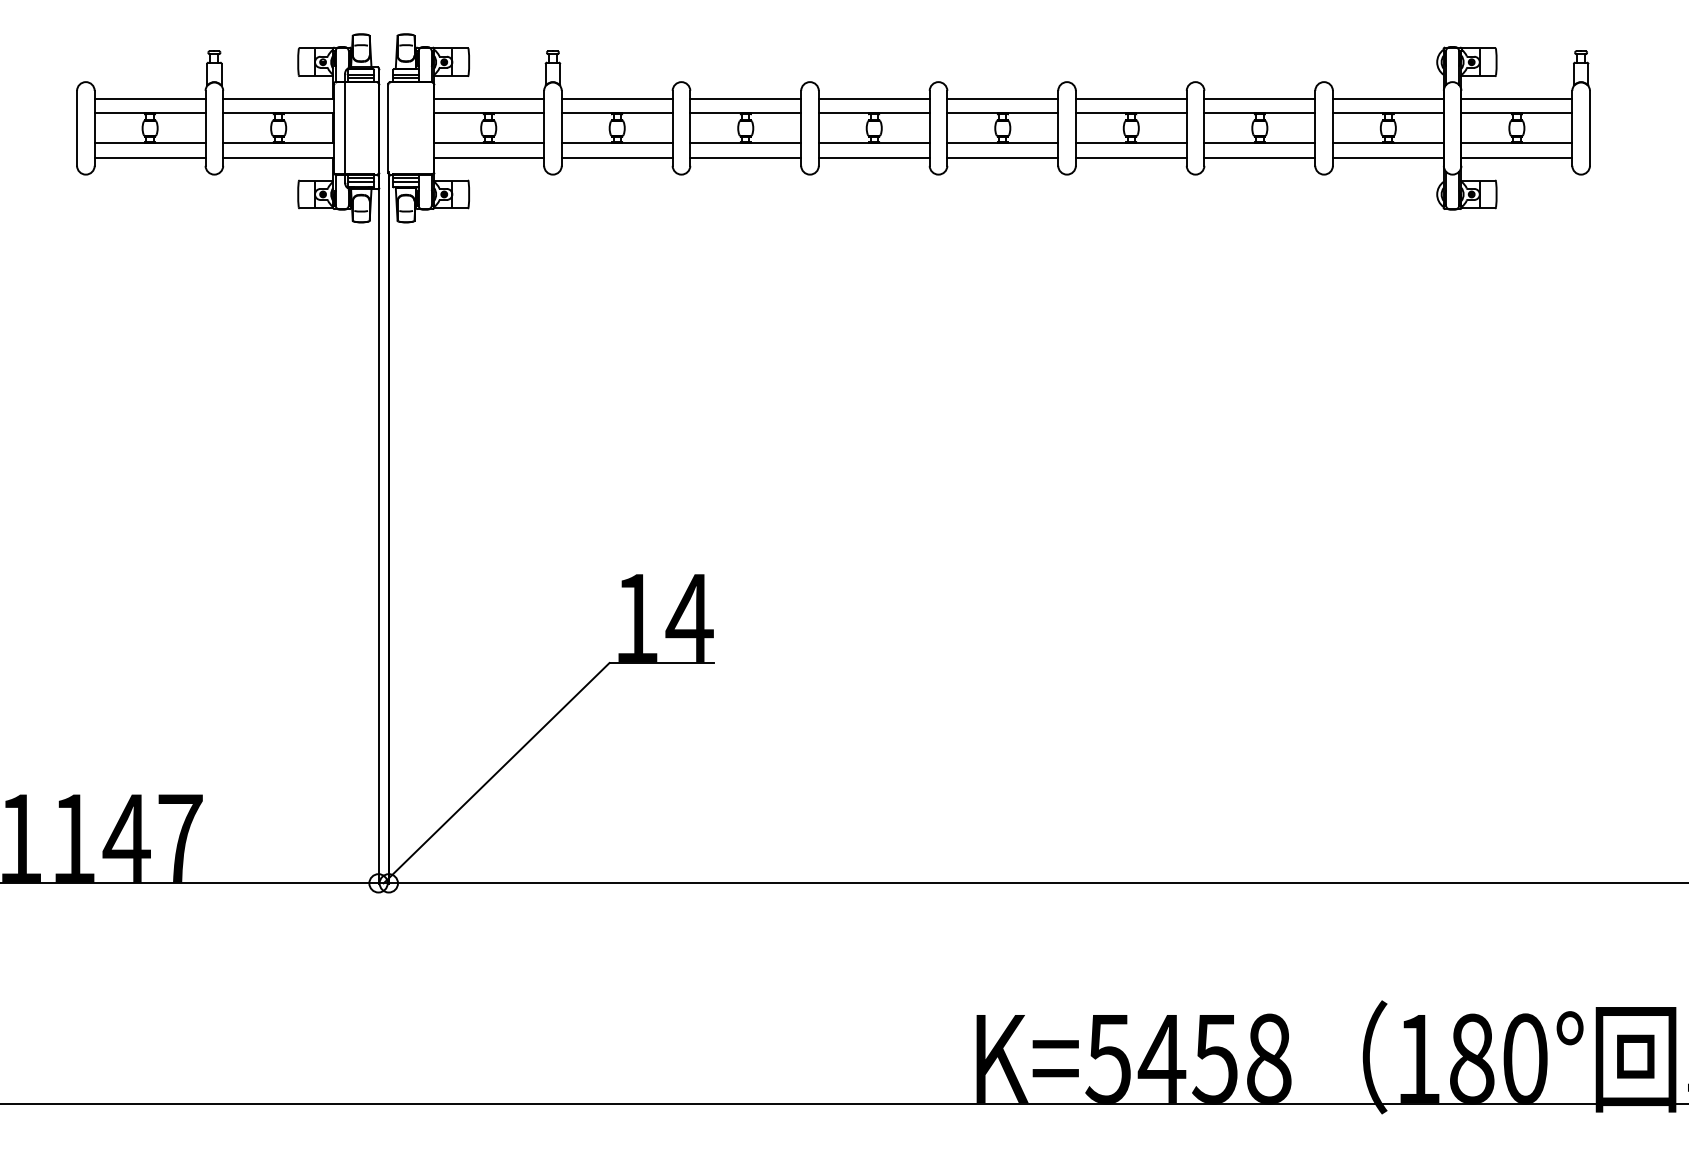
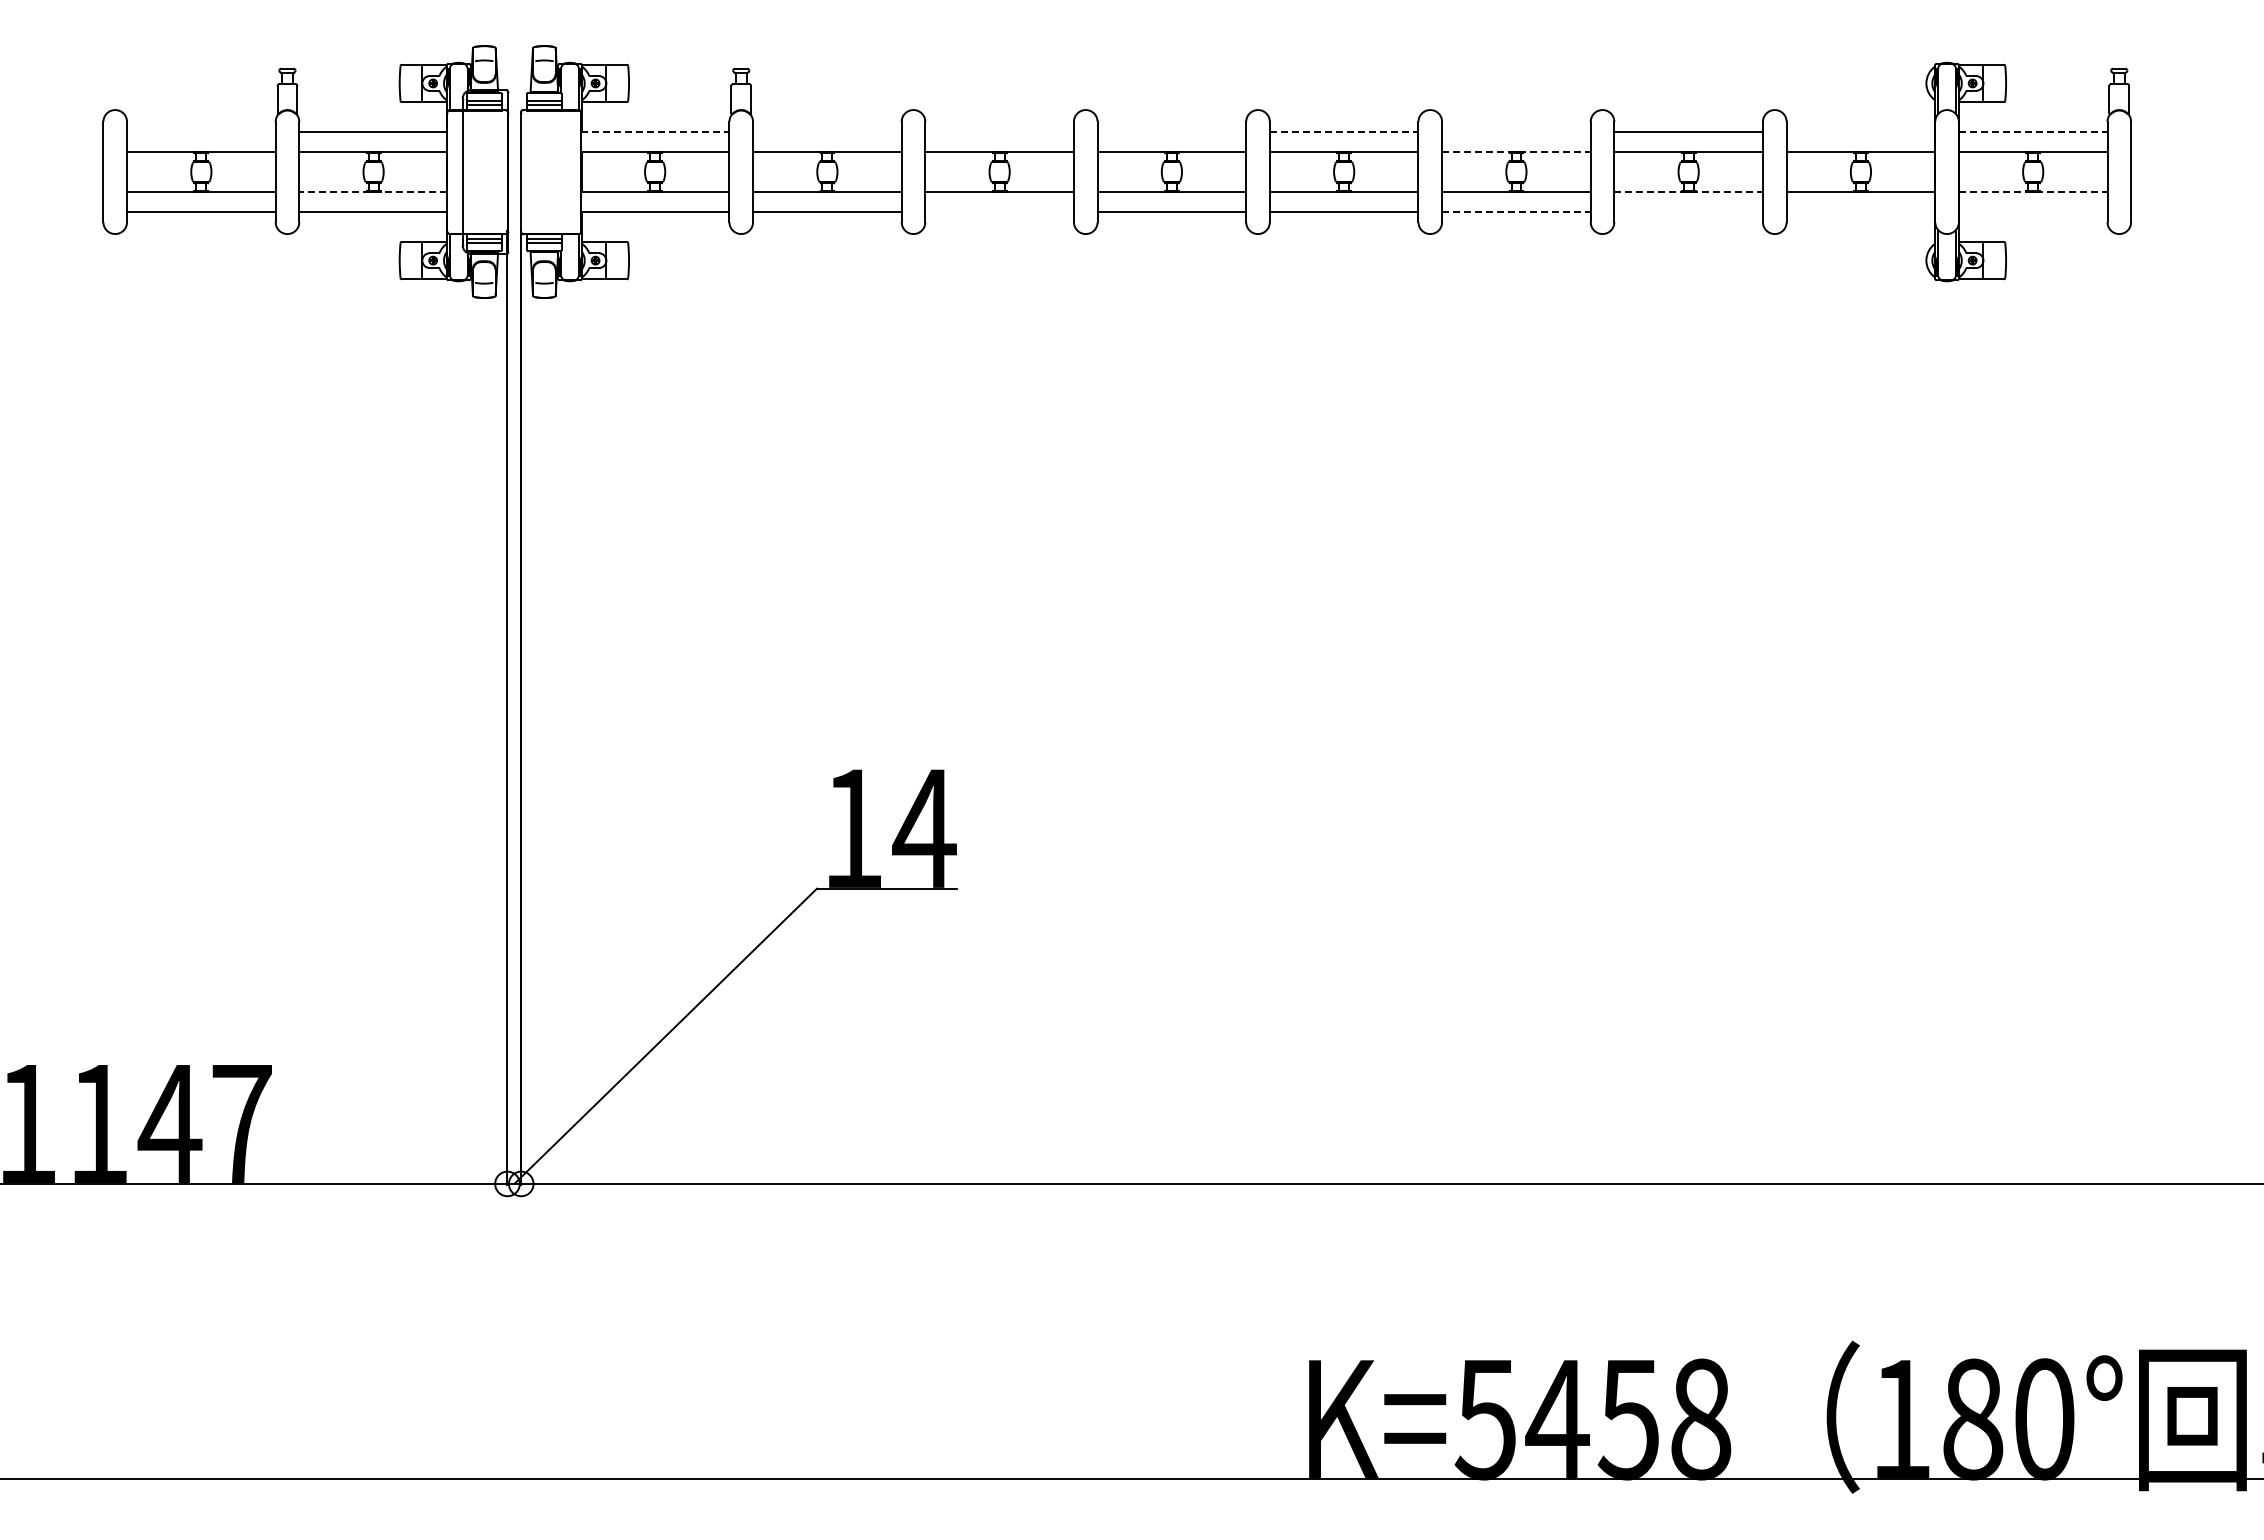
line: (150, 98) -> (201, 132), removed
line: (488, 98) -> (655, 132), solid -> dashed
line: (617, 98) -> (827, 132), removed
line: (745, 98) -> (999, 132), removed
line: (873, 98) -> (1171, 132), removed
line: (1003, 98) -> (1344, 132), solid -> dashed
line: (1131, 98) -> (1516, 132), removed
line: (1388, 98) -> (1860, 132), removed
line: (1517, 98) -> (2033, 132), solid -> dashed
line: (1131, 113) -> (1516, 151), solid -> dashed
line: (277, 143) -> (372, 192), solid -> dashed
line: (1260, 143) -> (1689, 192), solid -> dashed
line: (1517, 143) -> (2033, 192), solid -> dashed
line: (745, 157) -> (999, 211), removed
line: (1131, 157) -> (1516, 211), solid -> dashed
line: (1259, 157) -> (1688, 211), removed
line: (1388, 157) -> (1860, 211), removed
line: (1516, 157) -> (2032, 211), removed

